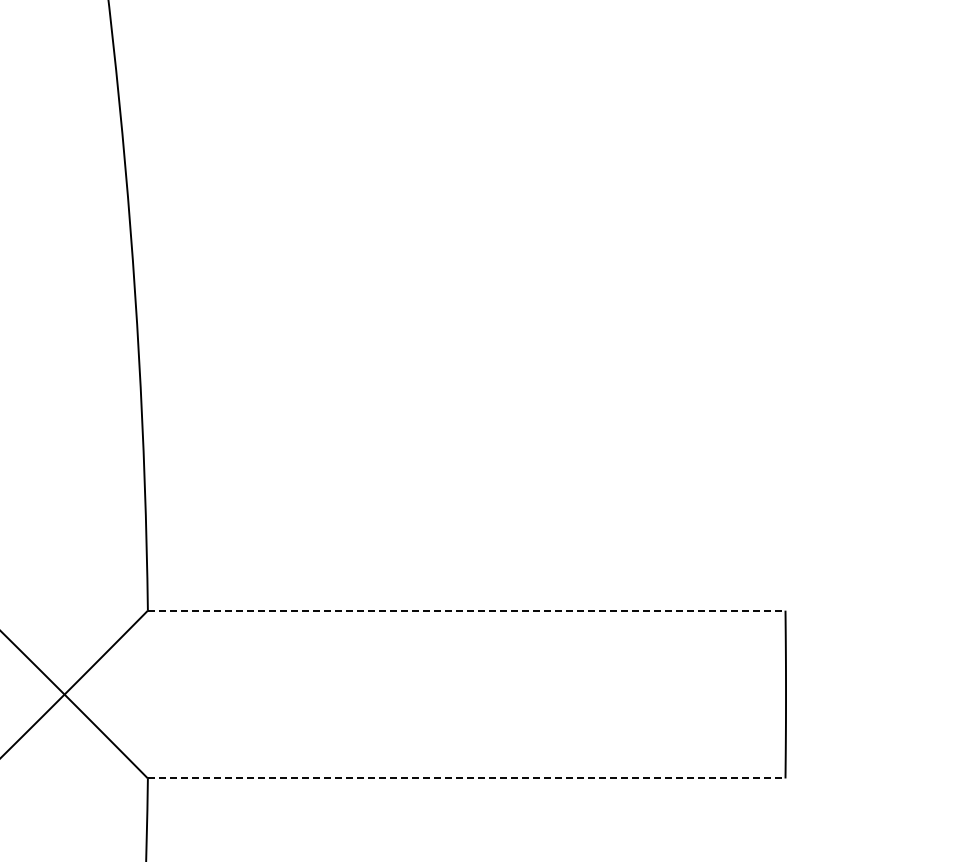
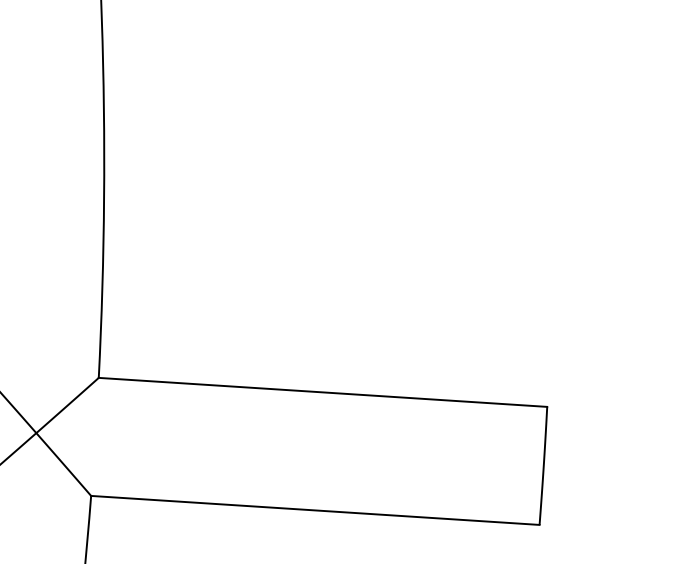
line: (466, 610) -> (322, 392), dashed -> solid
line: (466, 778) -> (315, 510), dashed -> solid

